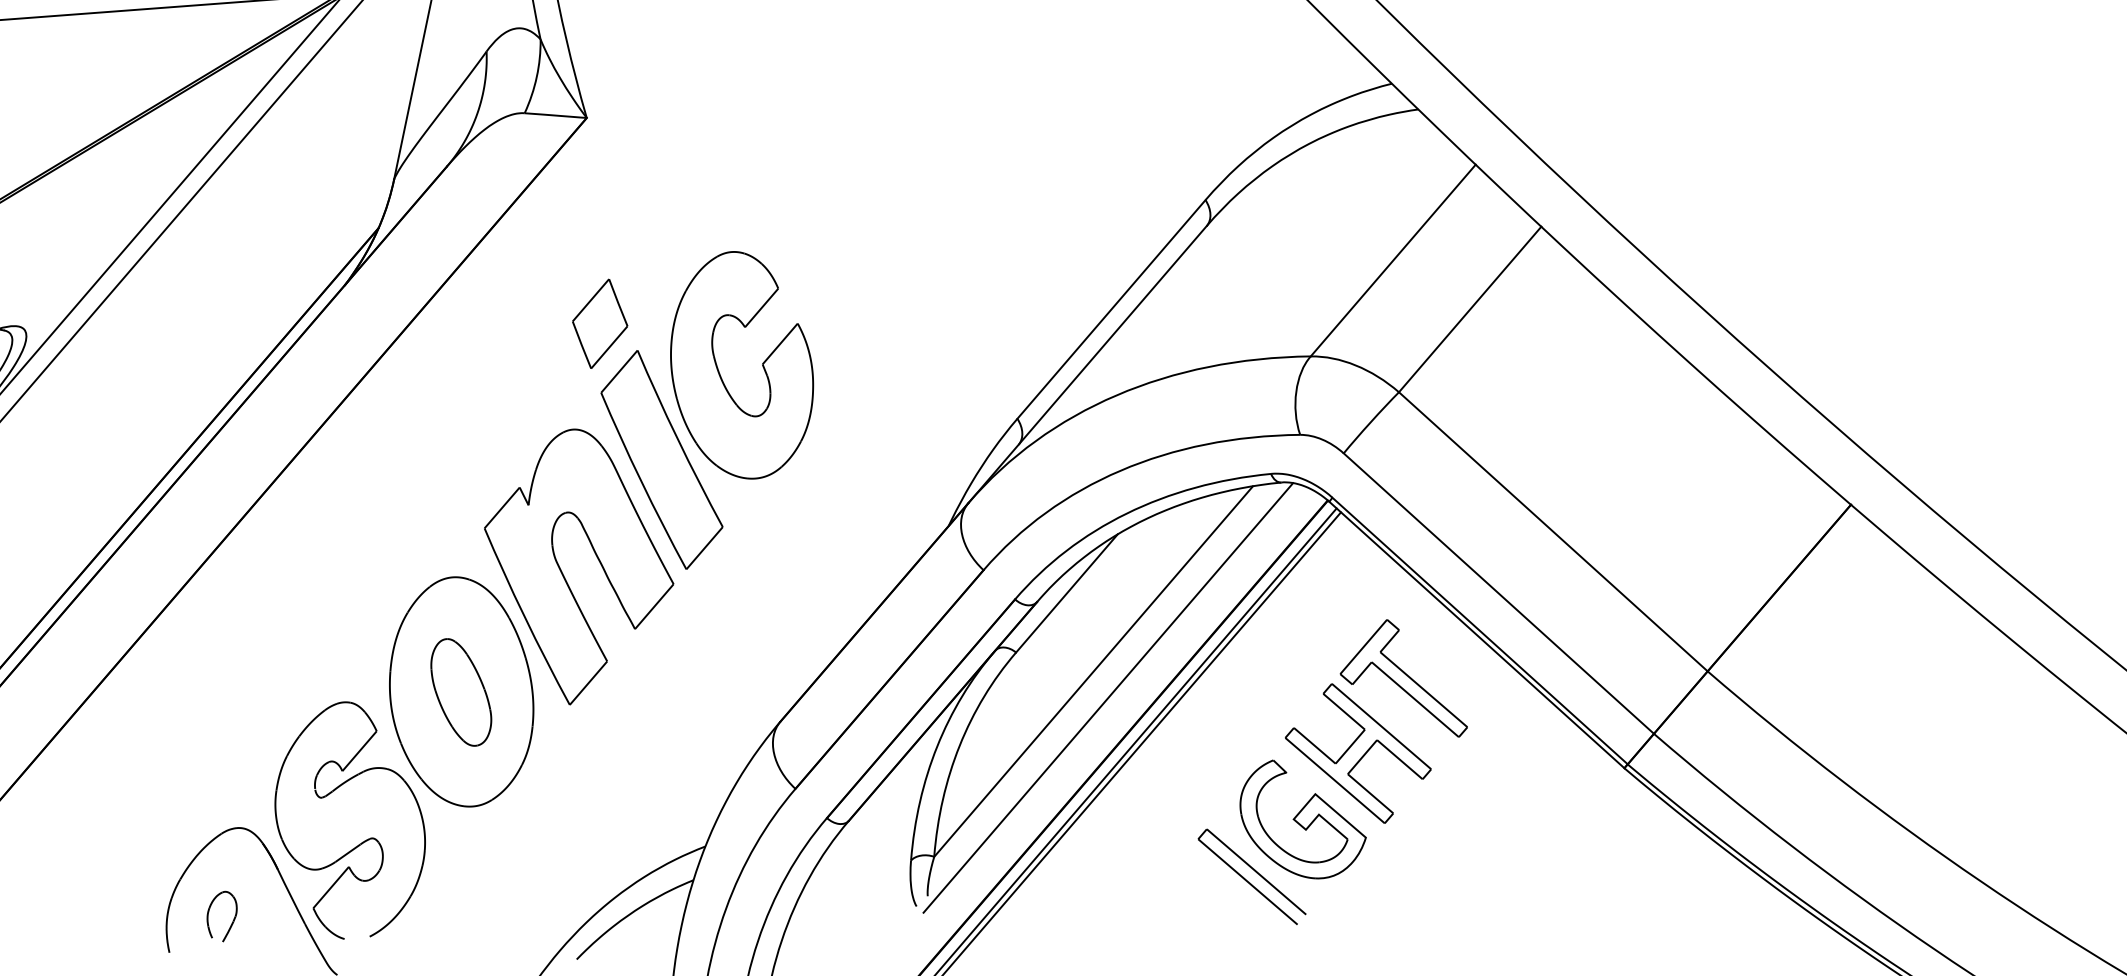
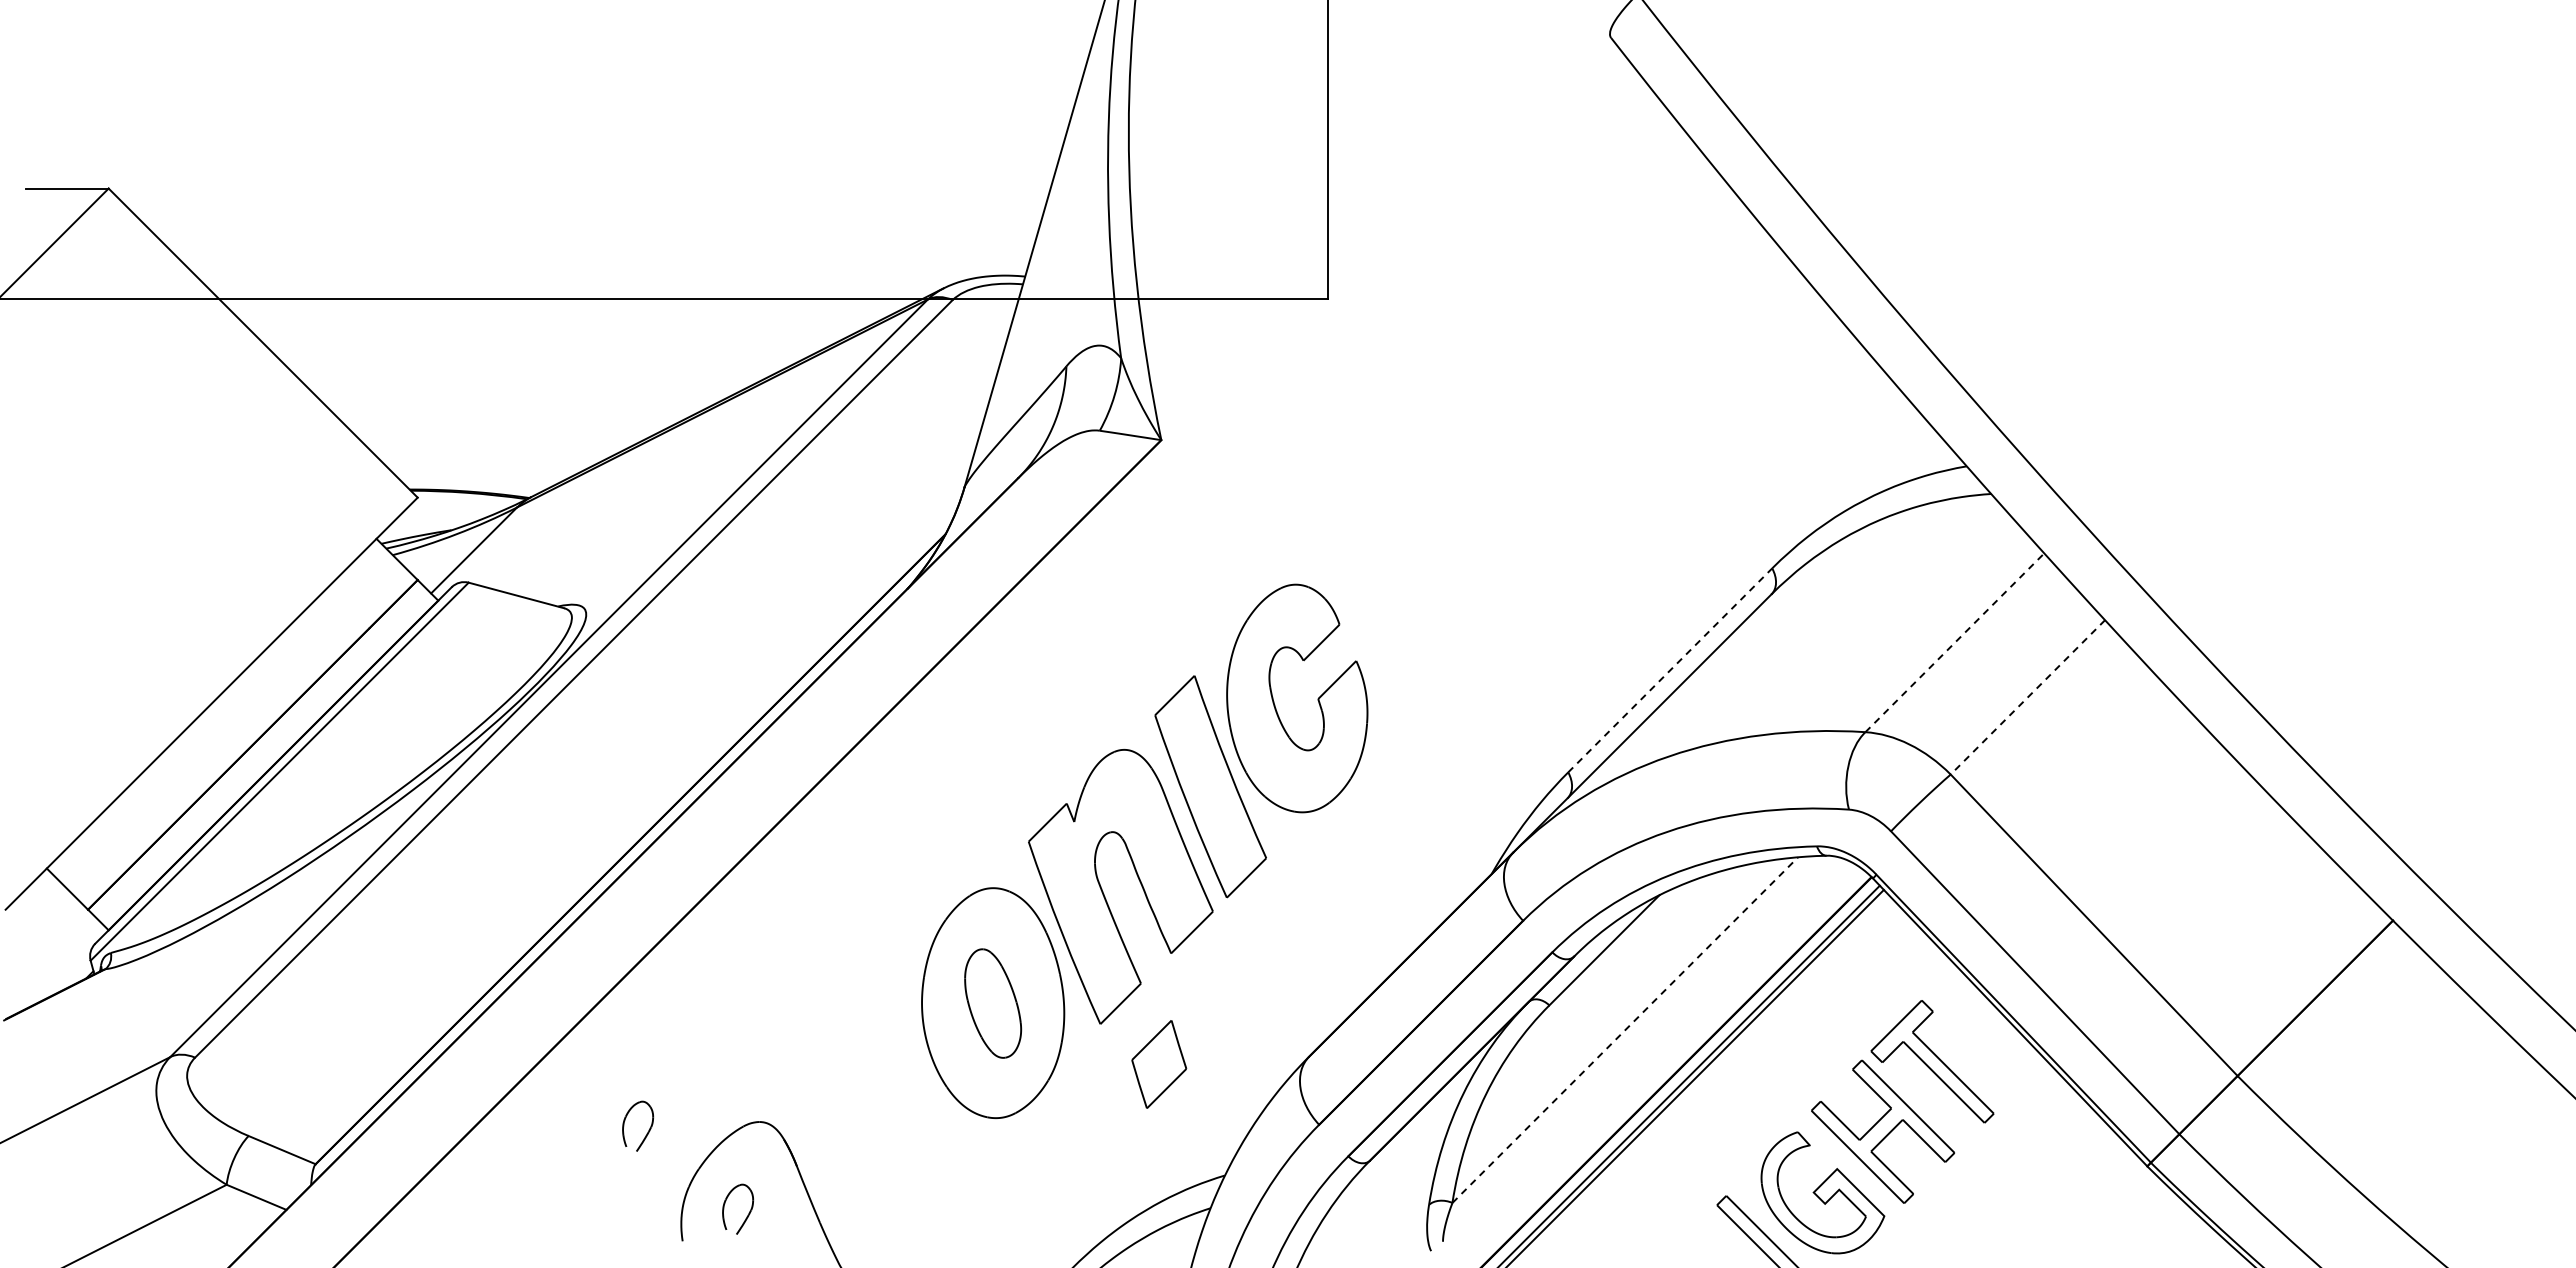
line: (1392, 260) -> (1954, 642), solid -> dashed
line: (1111, 309) -> (1670, 670), solid -> dashed
line: (1469, 309) -> (2027, 697), solid -> dashed
part: (600, 323) -> (1159, 1064), moved
line: (1093, 670) -> (1625, 1029), solid -> dashed
line: (1107, 697) -> (1637, 1057), removed
part: (363, 841) -> (884, 1144), removed
part: (127, 844) -> (648, 1130), added

